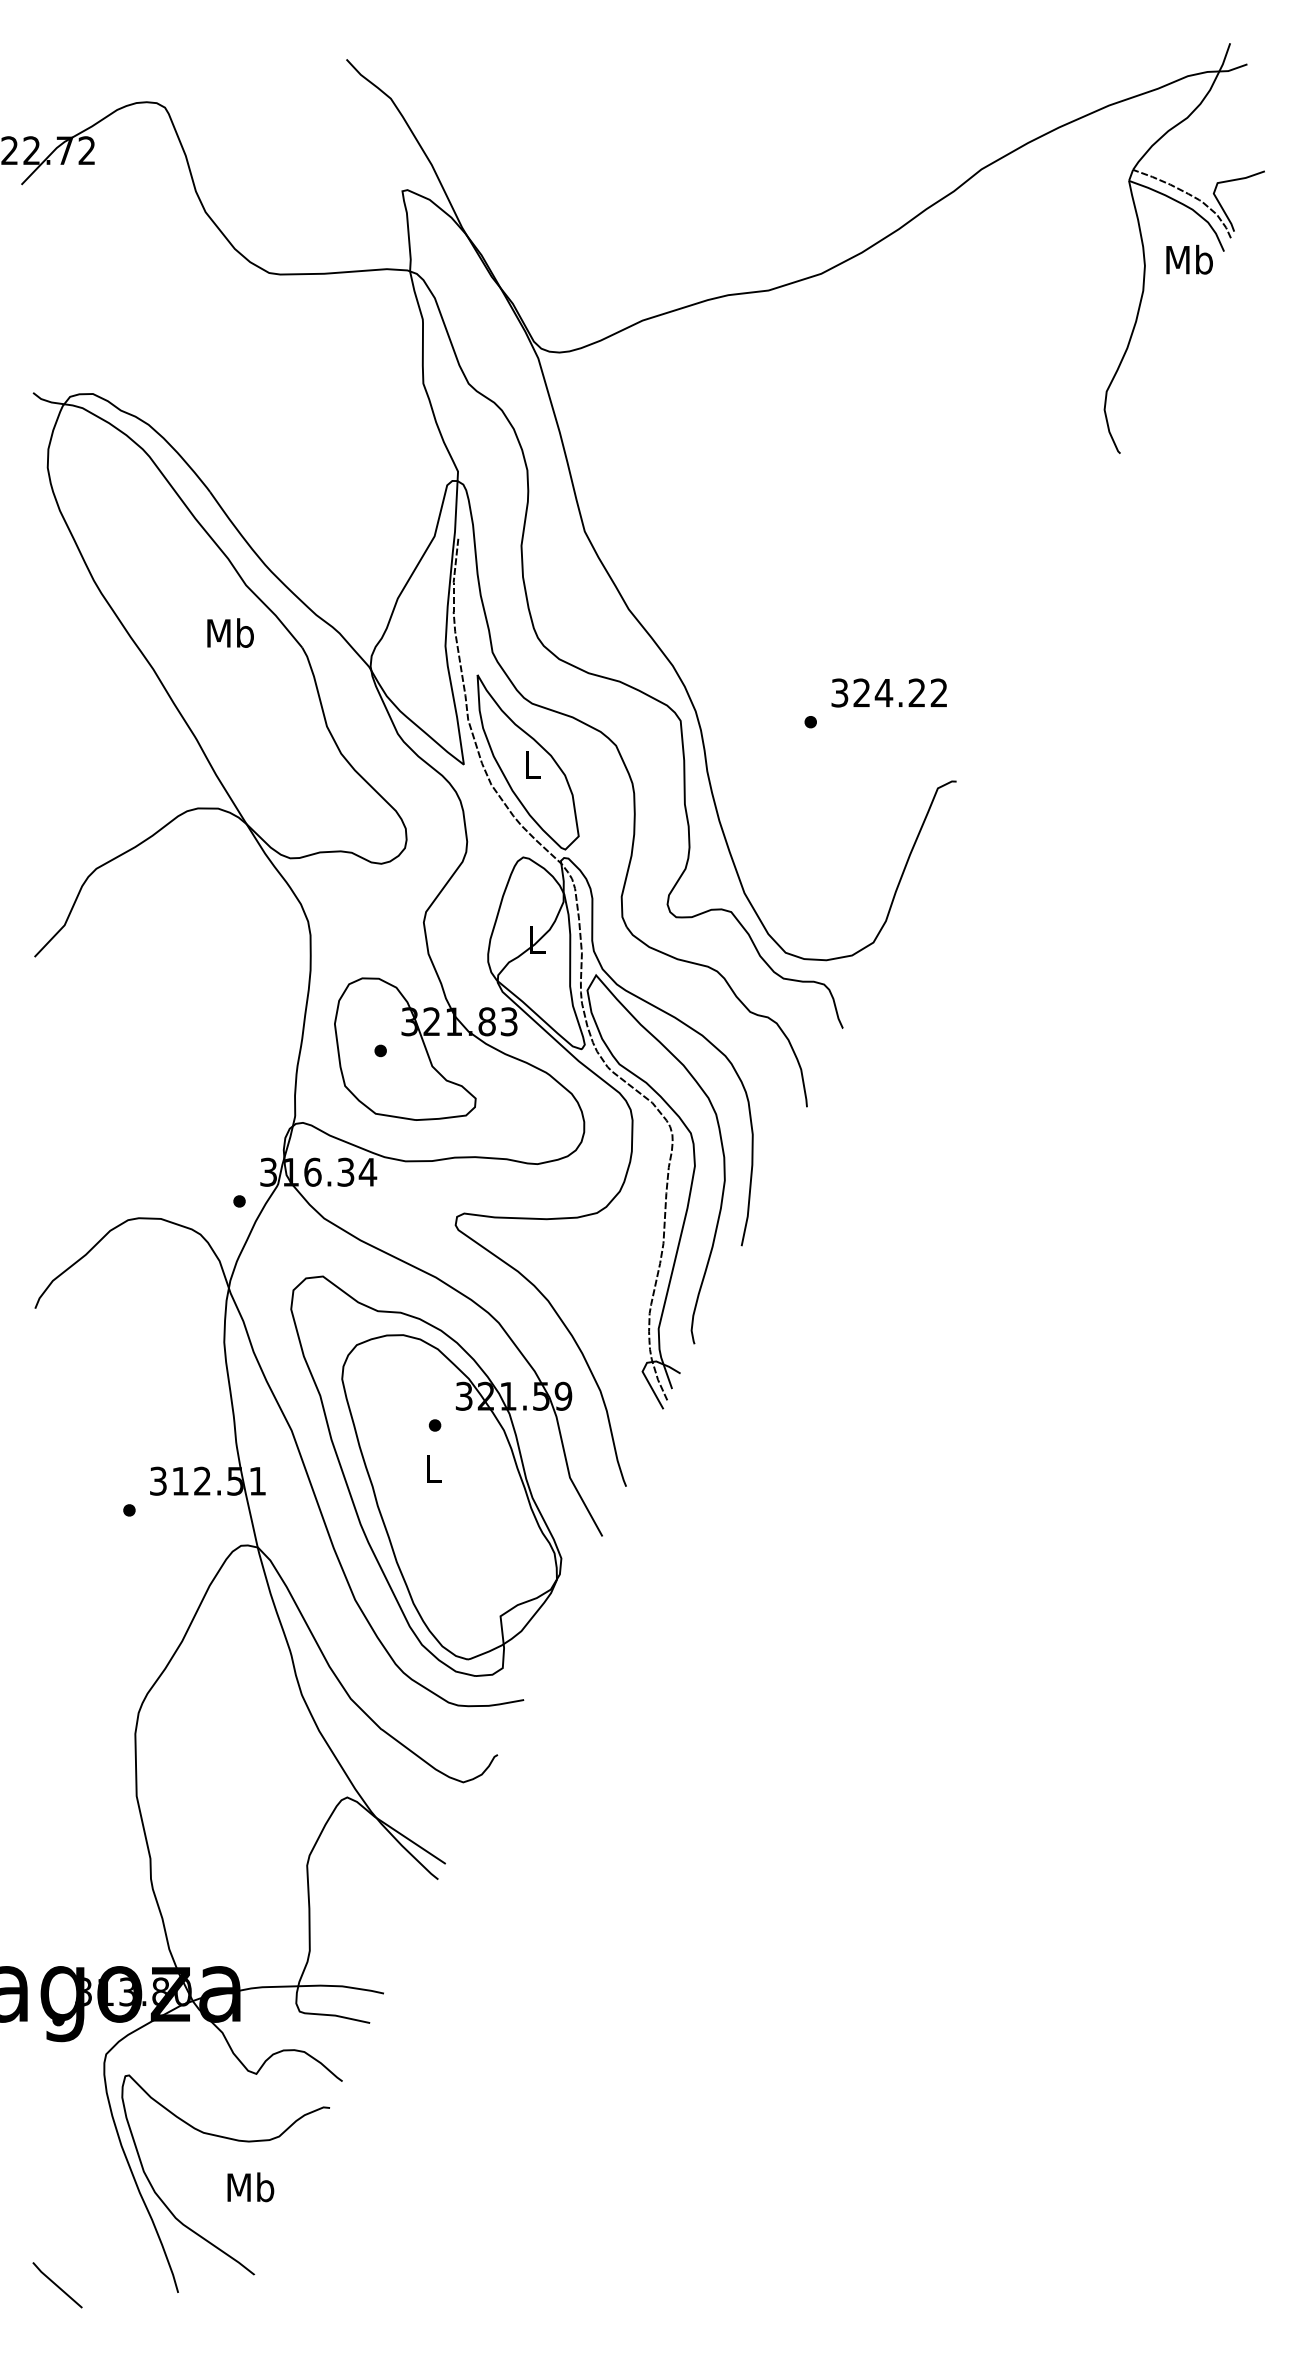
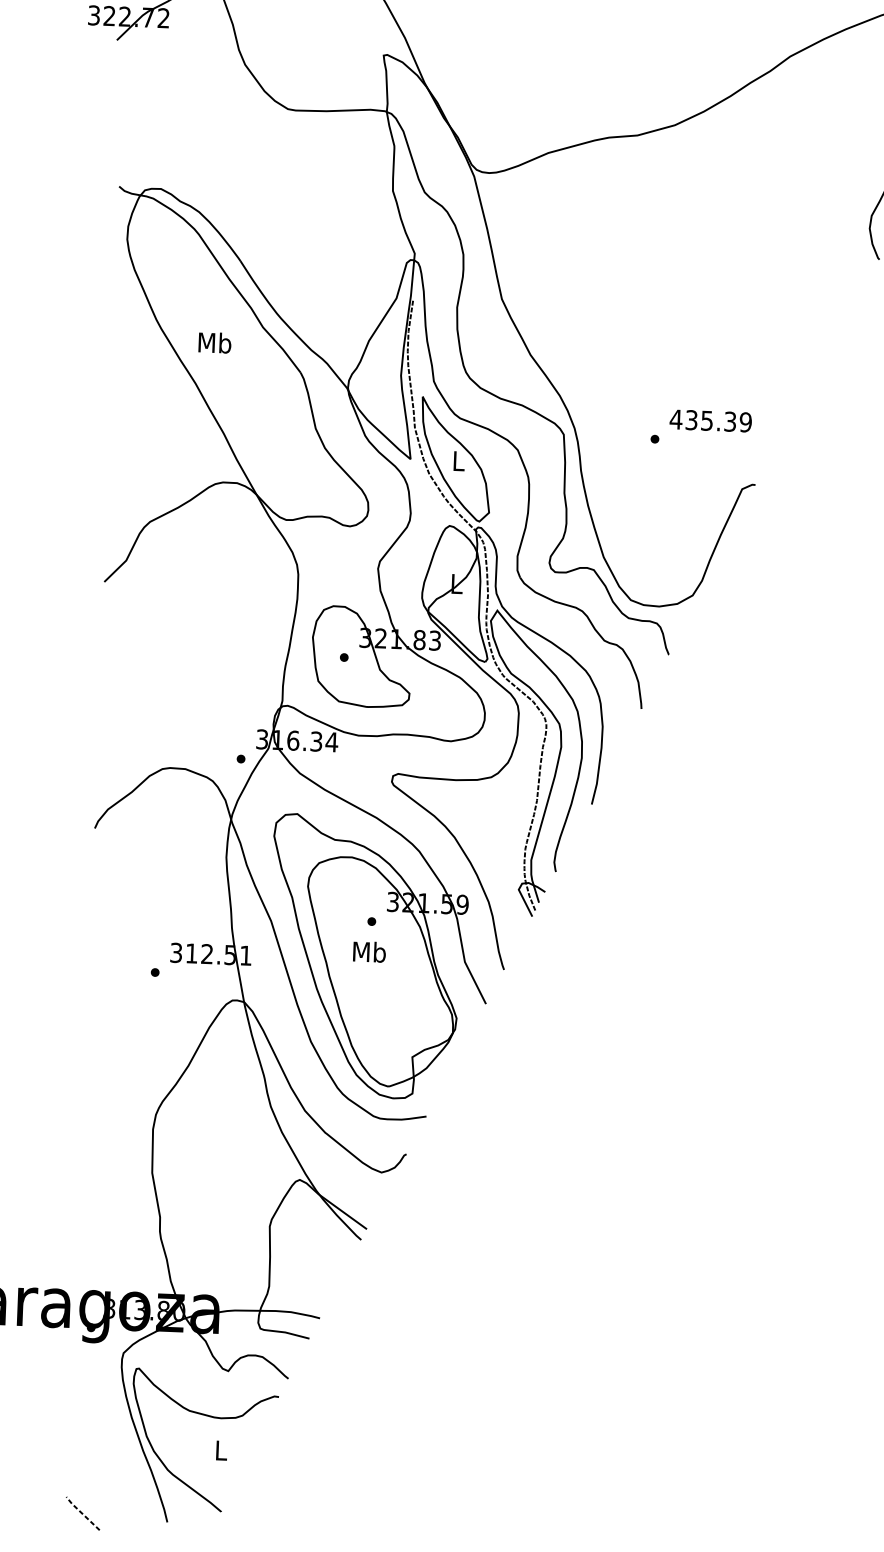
text: (230, 632) -> (214, 342), moved
text: (888, 692) -> (710, 420), 324.22 -> 435.39
text: (433, 1468) -> (369, 951), L -> Mb
text: (250, 2187) -> (221, 1450), Mb -> L
line: (56, 2285) -> (82, 1513), solid -> dashed

